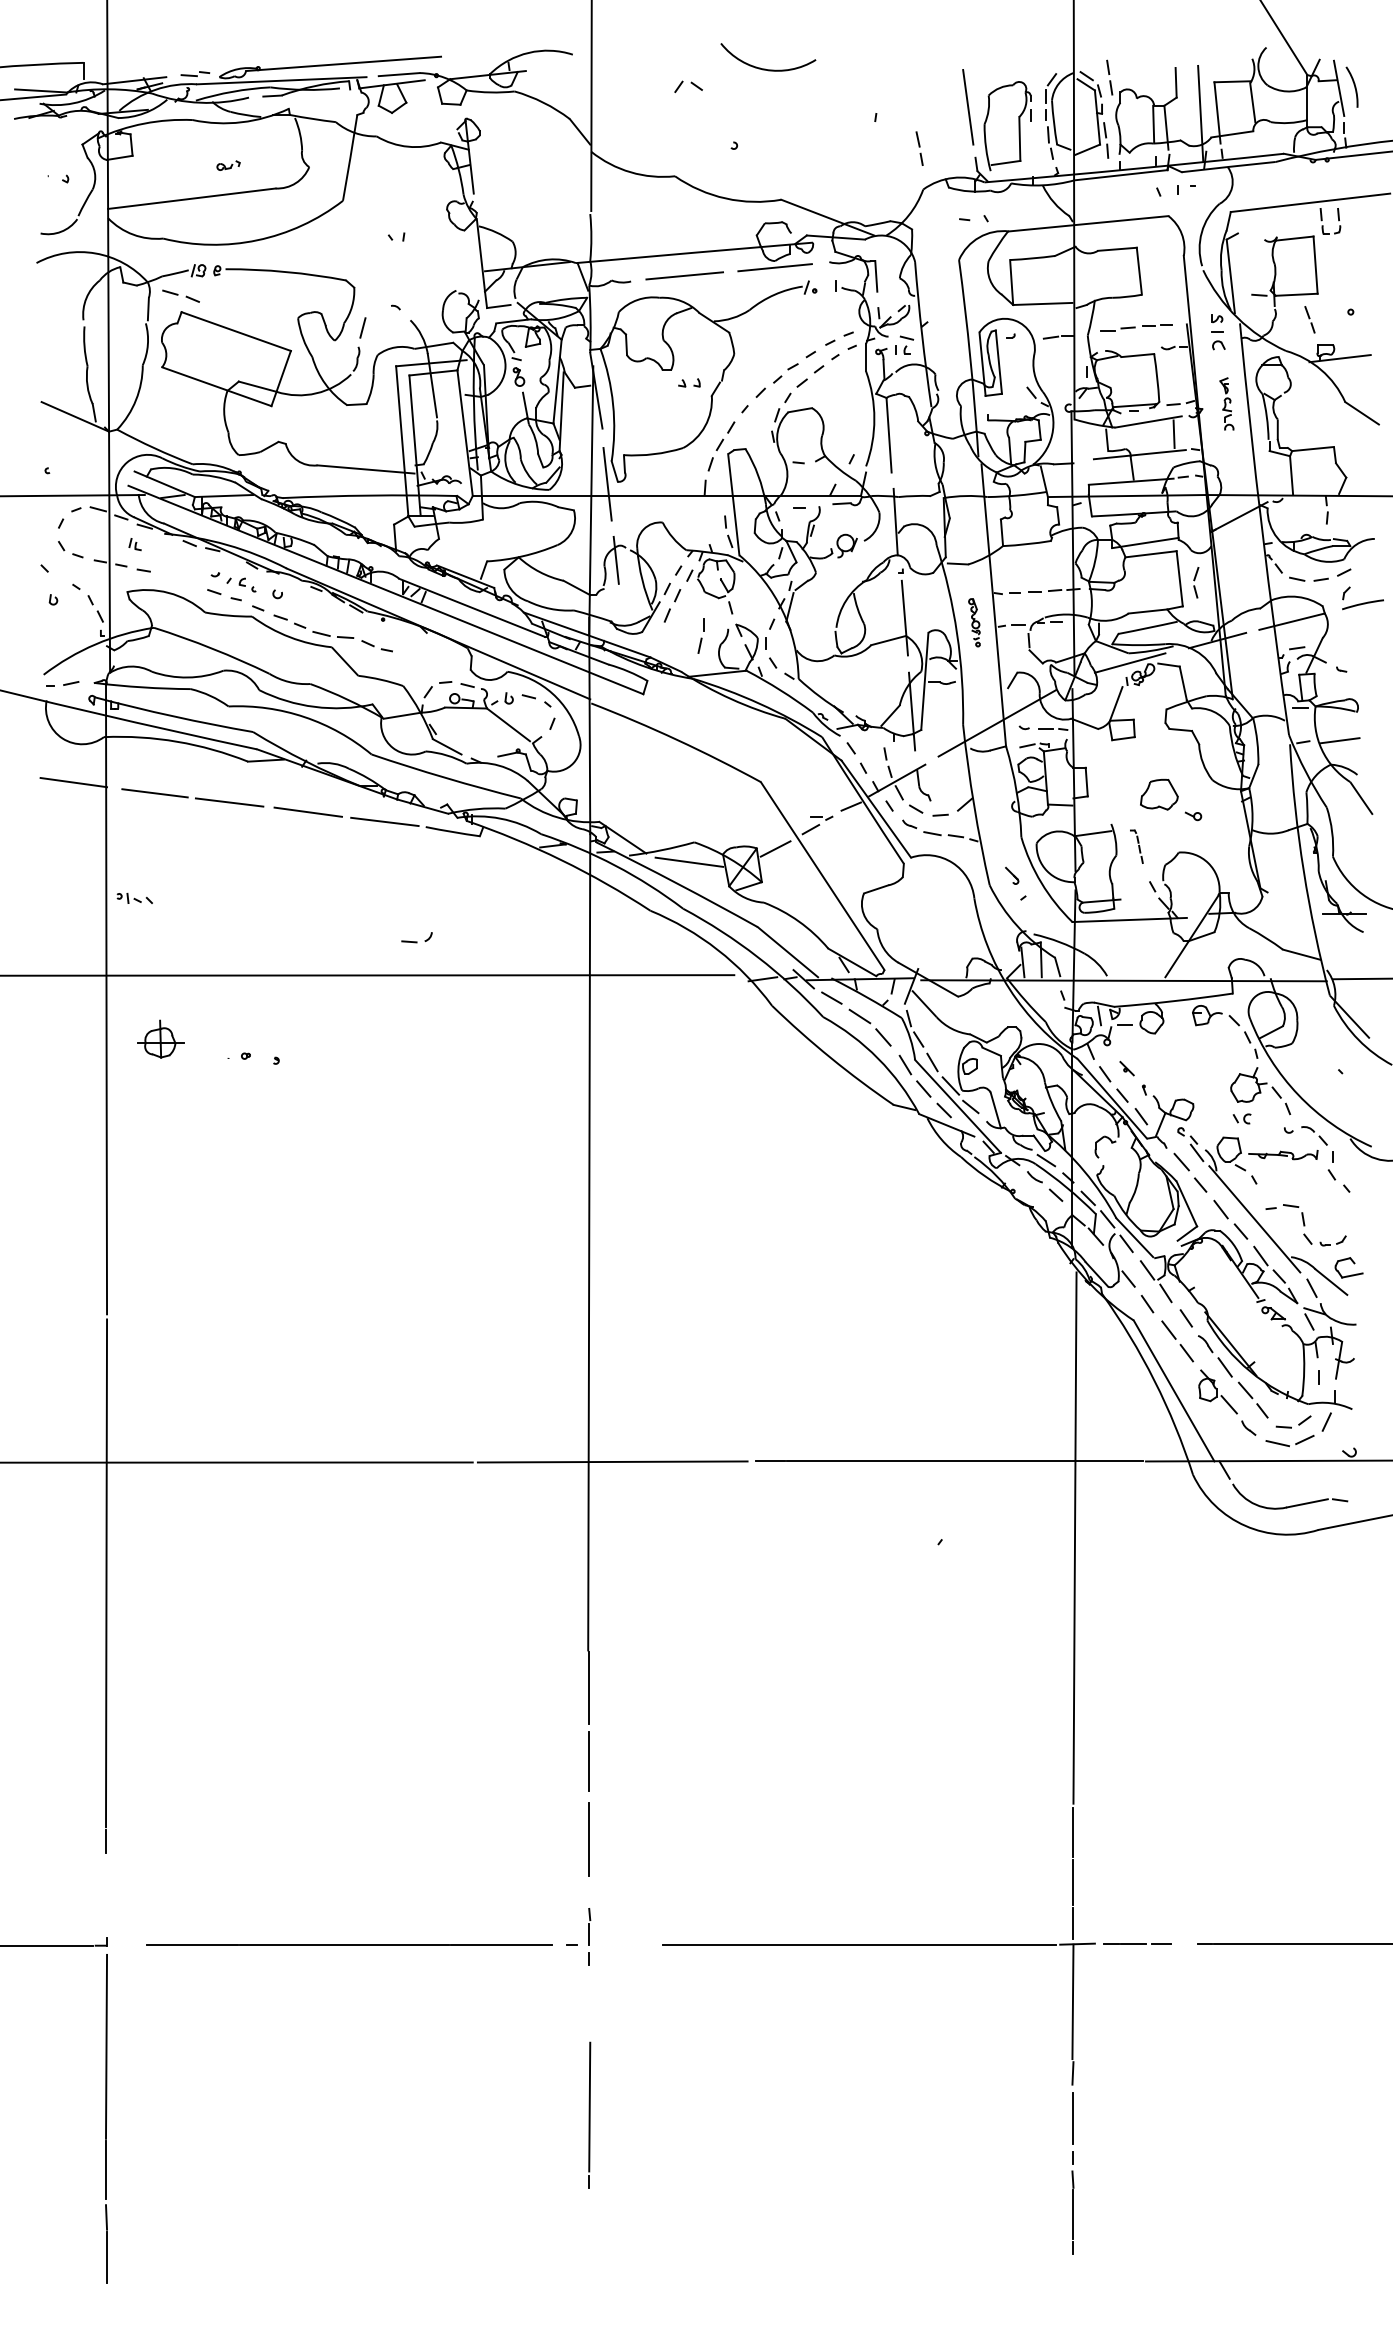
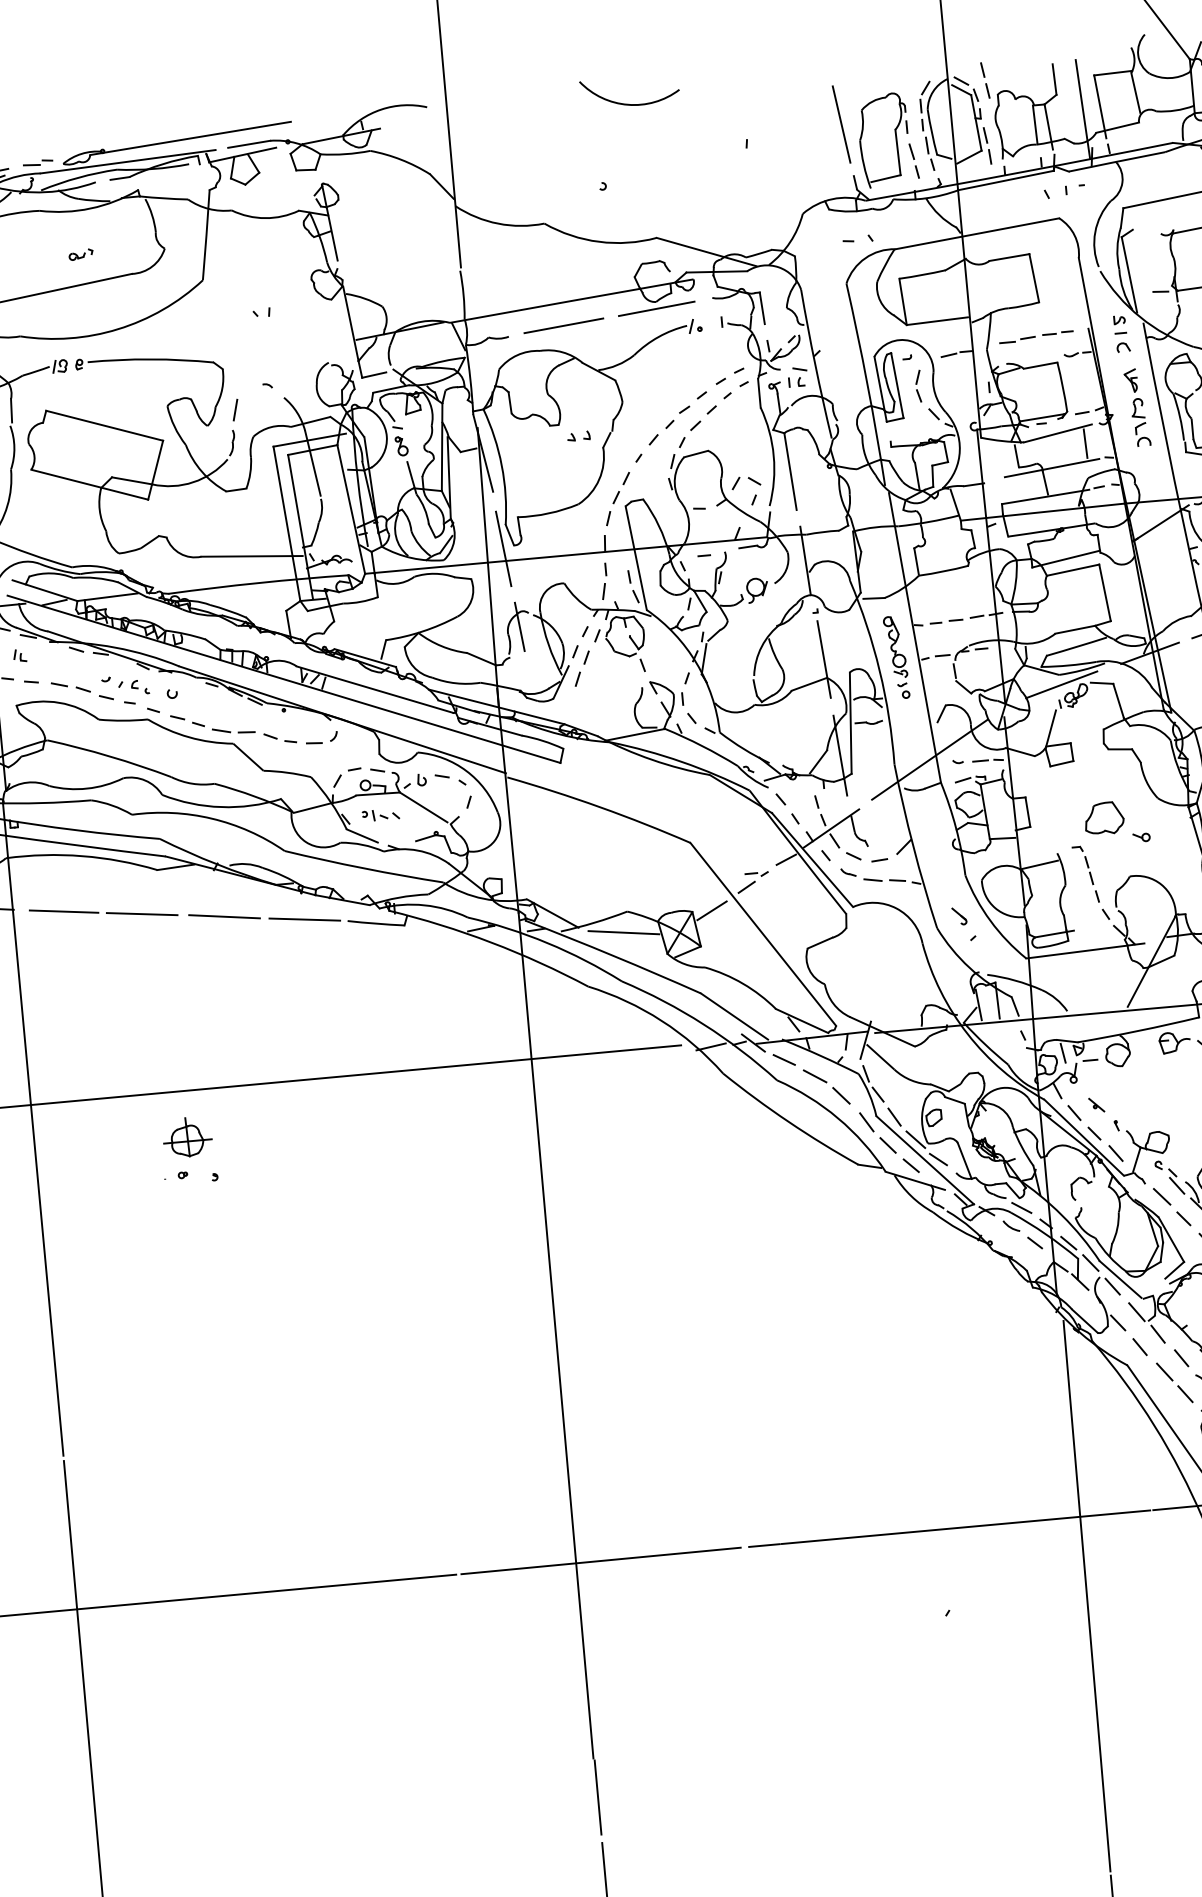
part: (688, 86) -> (745, 482), moved
line: (919, 147) -> (913, 159), moved
part: (180, 295) -> (70, 686), moved
part: (1226, 403) -> (1136, 406), size x1.43
part: (1196, 582) -> (918, 386), moved
part: (974, 622) -> (896, 657), size x1.67
part: (700, 635) -> (603, 580), moved
part: (1136, 846) -> (1085, 874), size x1.67
part: (134, 898) -> (380, 815), moved
part: (416, 937) -> (321, 738), moved
part: (160, 1038) -> (187, 1136), moved

